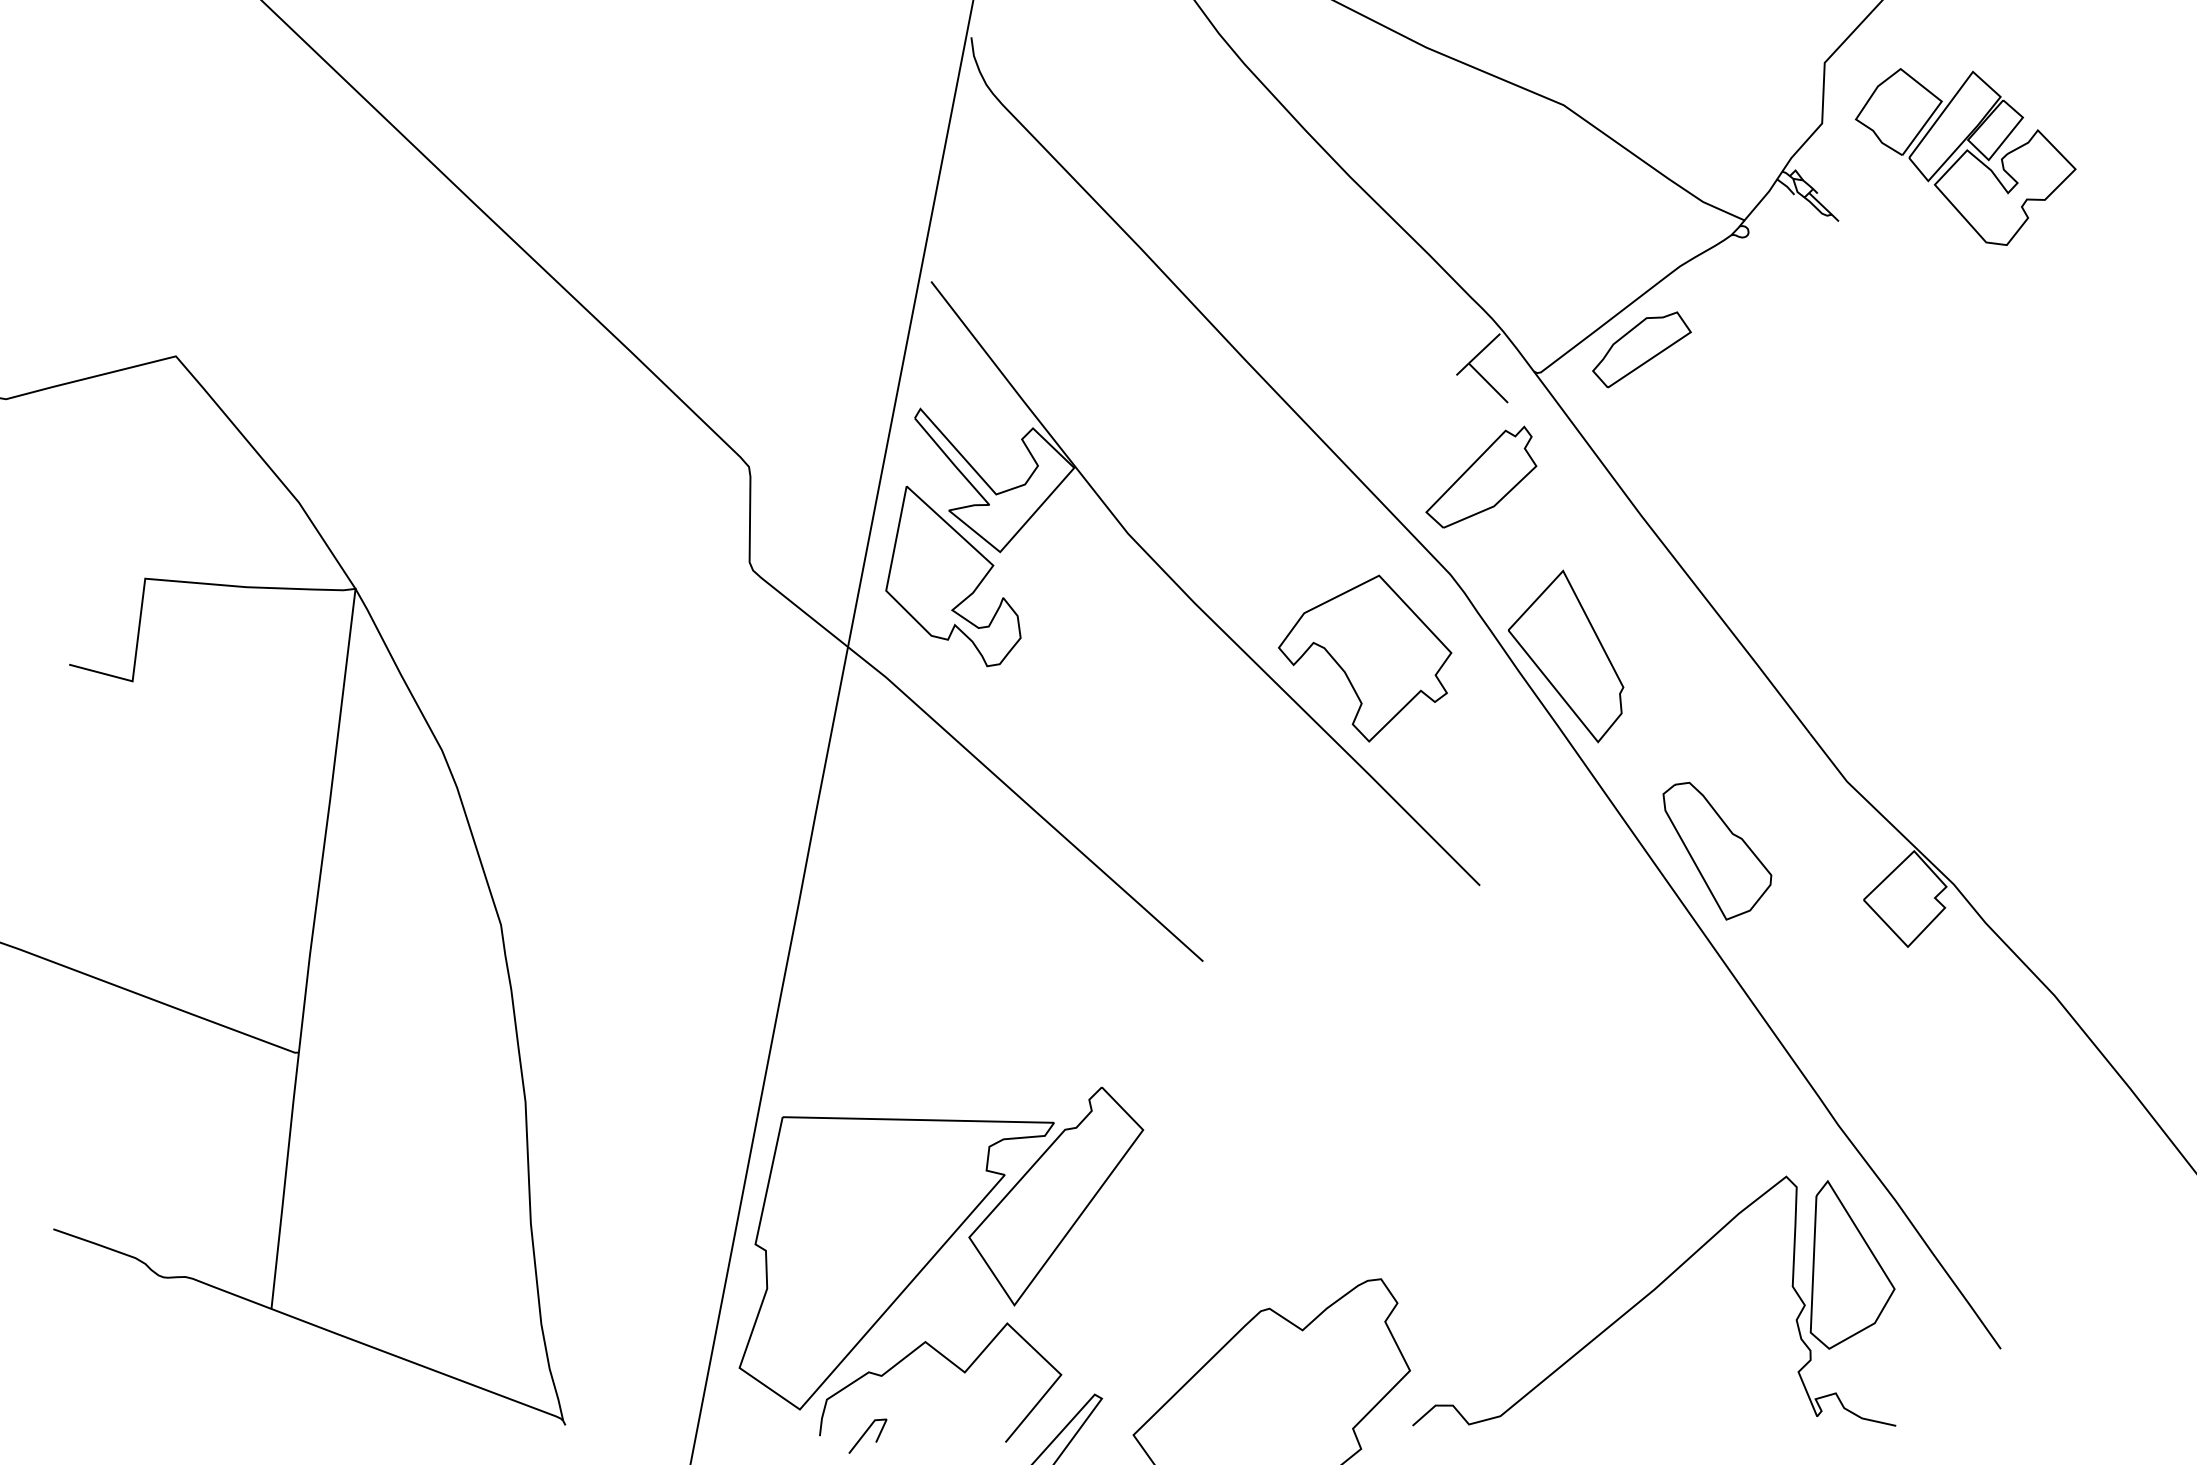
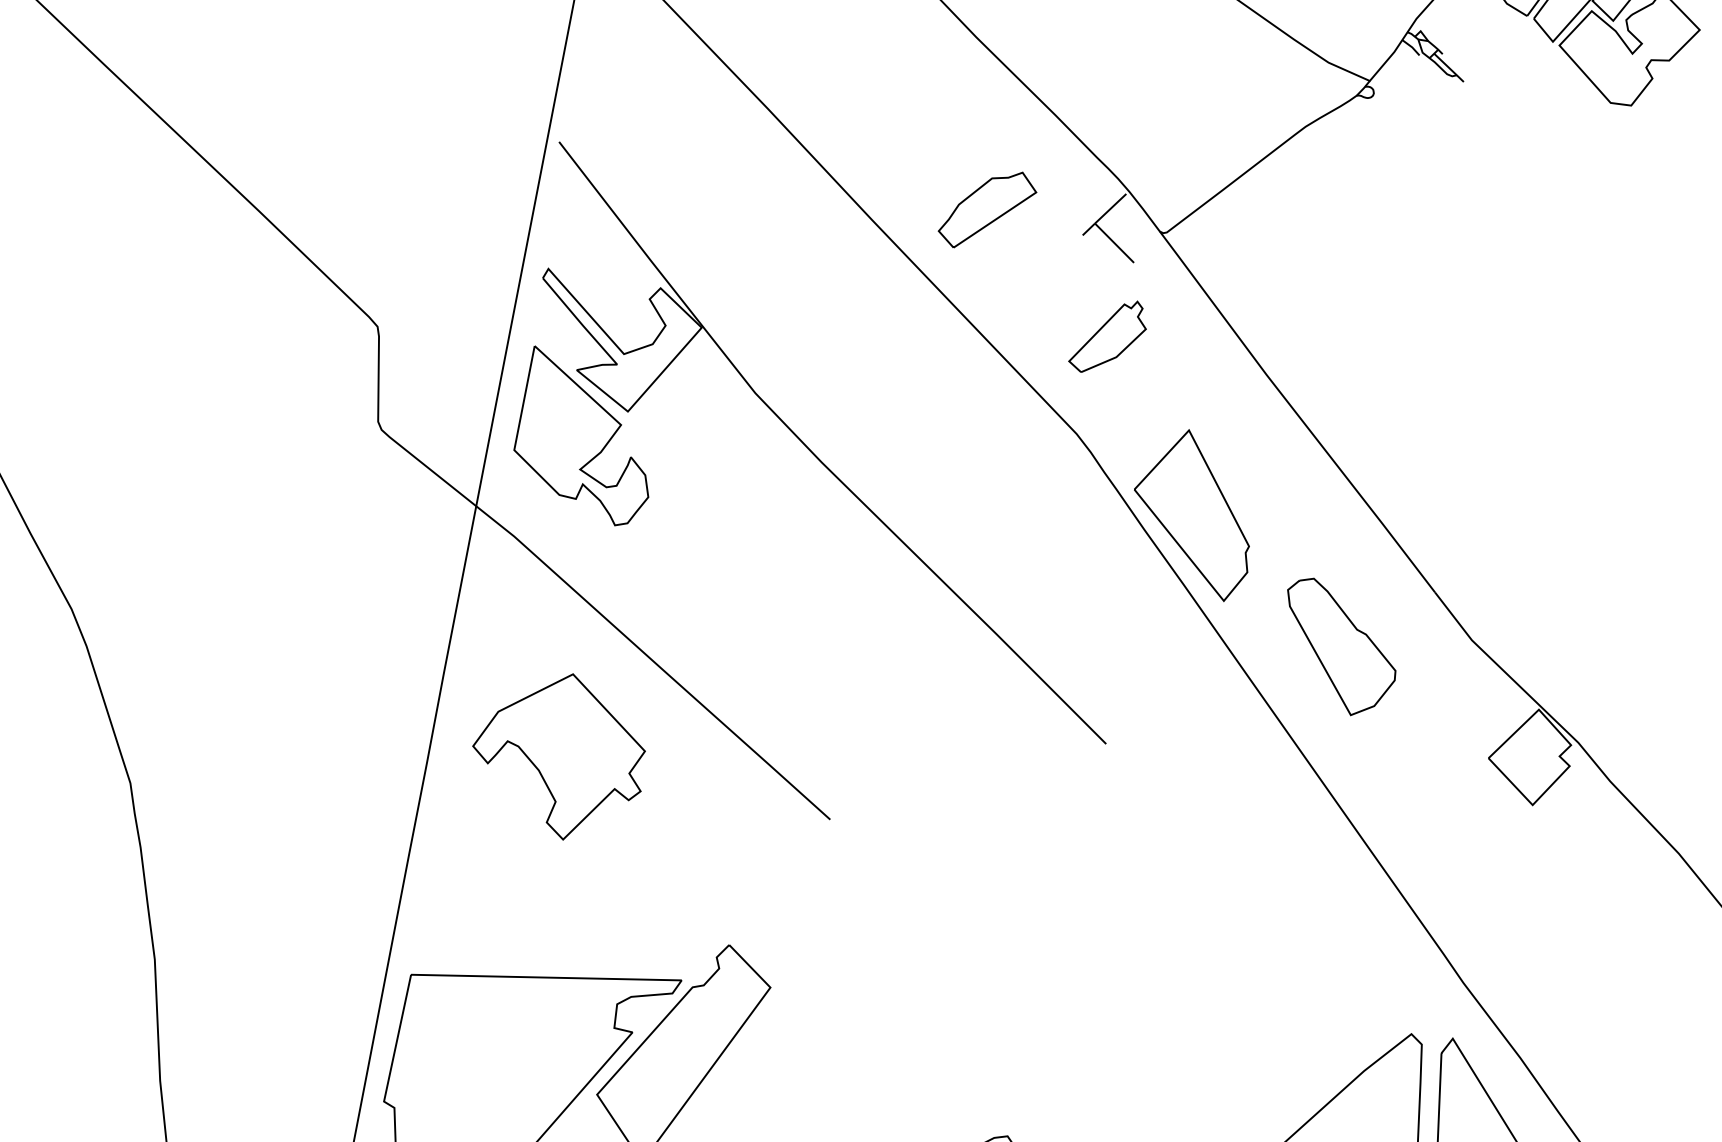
part: (1641, 349) -> (987, 209), moved
part: (1481, 476) -> (1107, 336), size x0.7
part: (1365, 658) -> (559, 756), moved
part: (1717, 850) -> (1341, 646), moved

